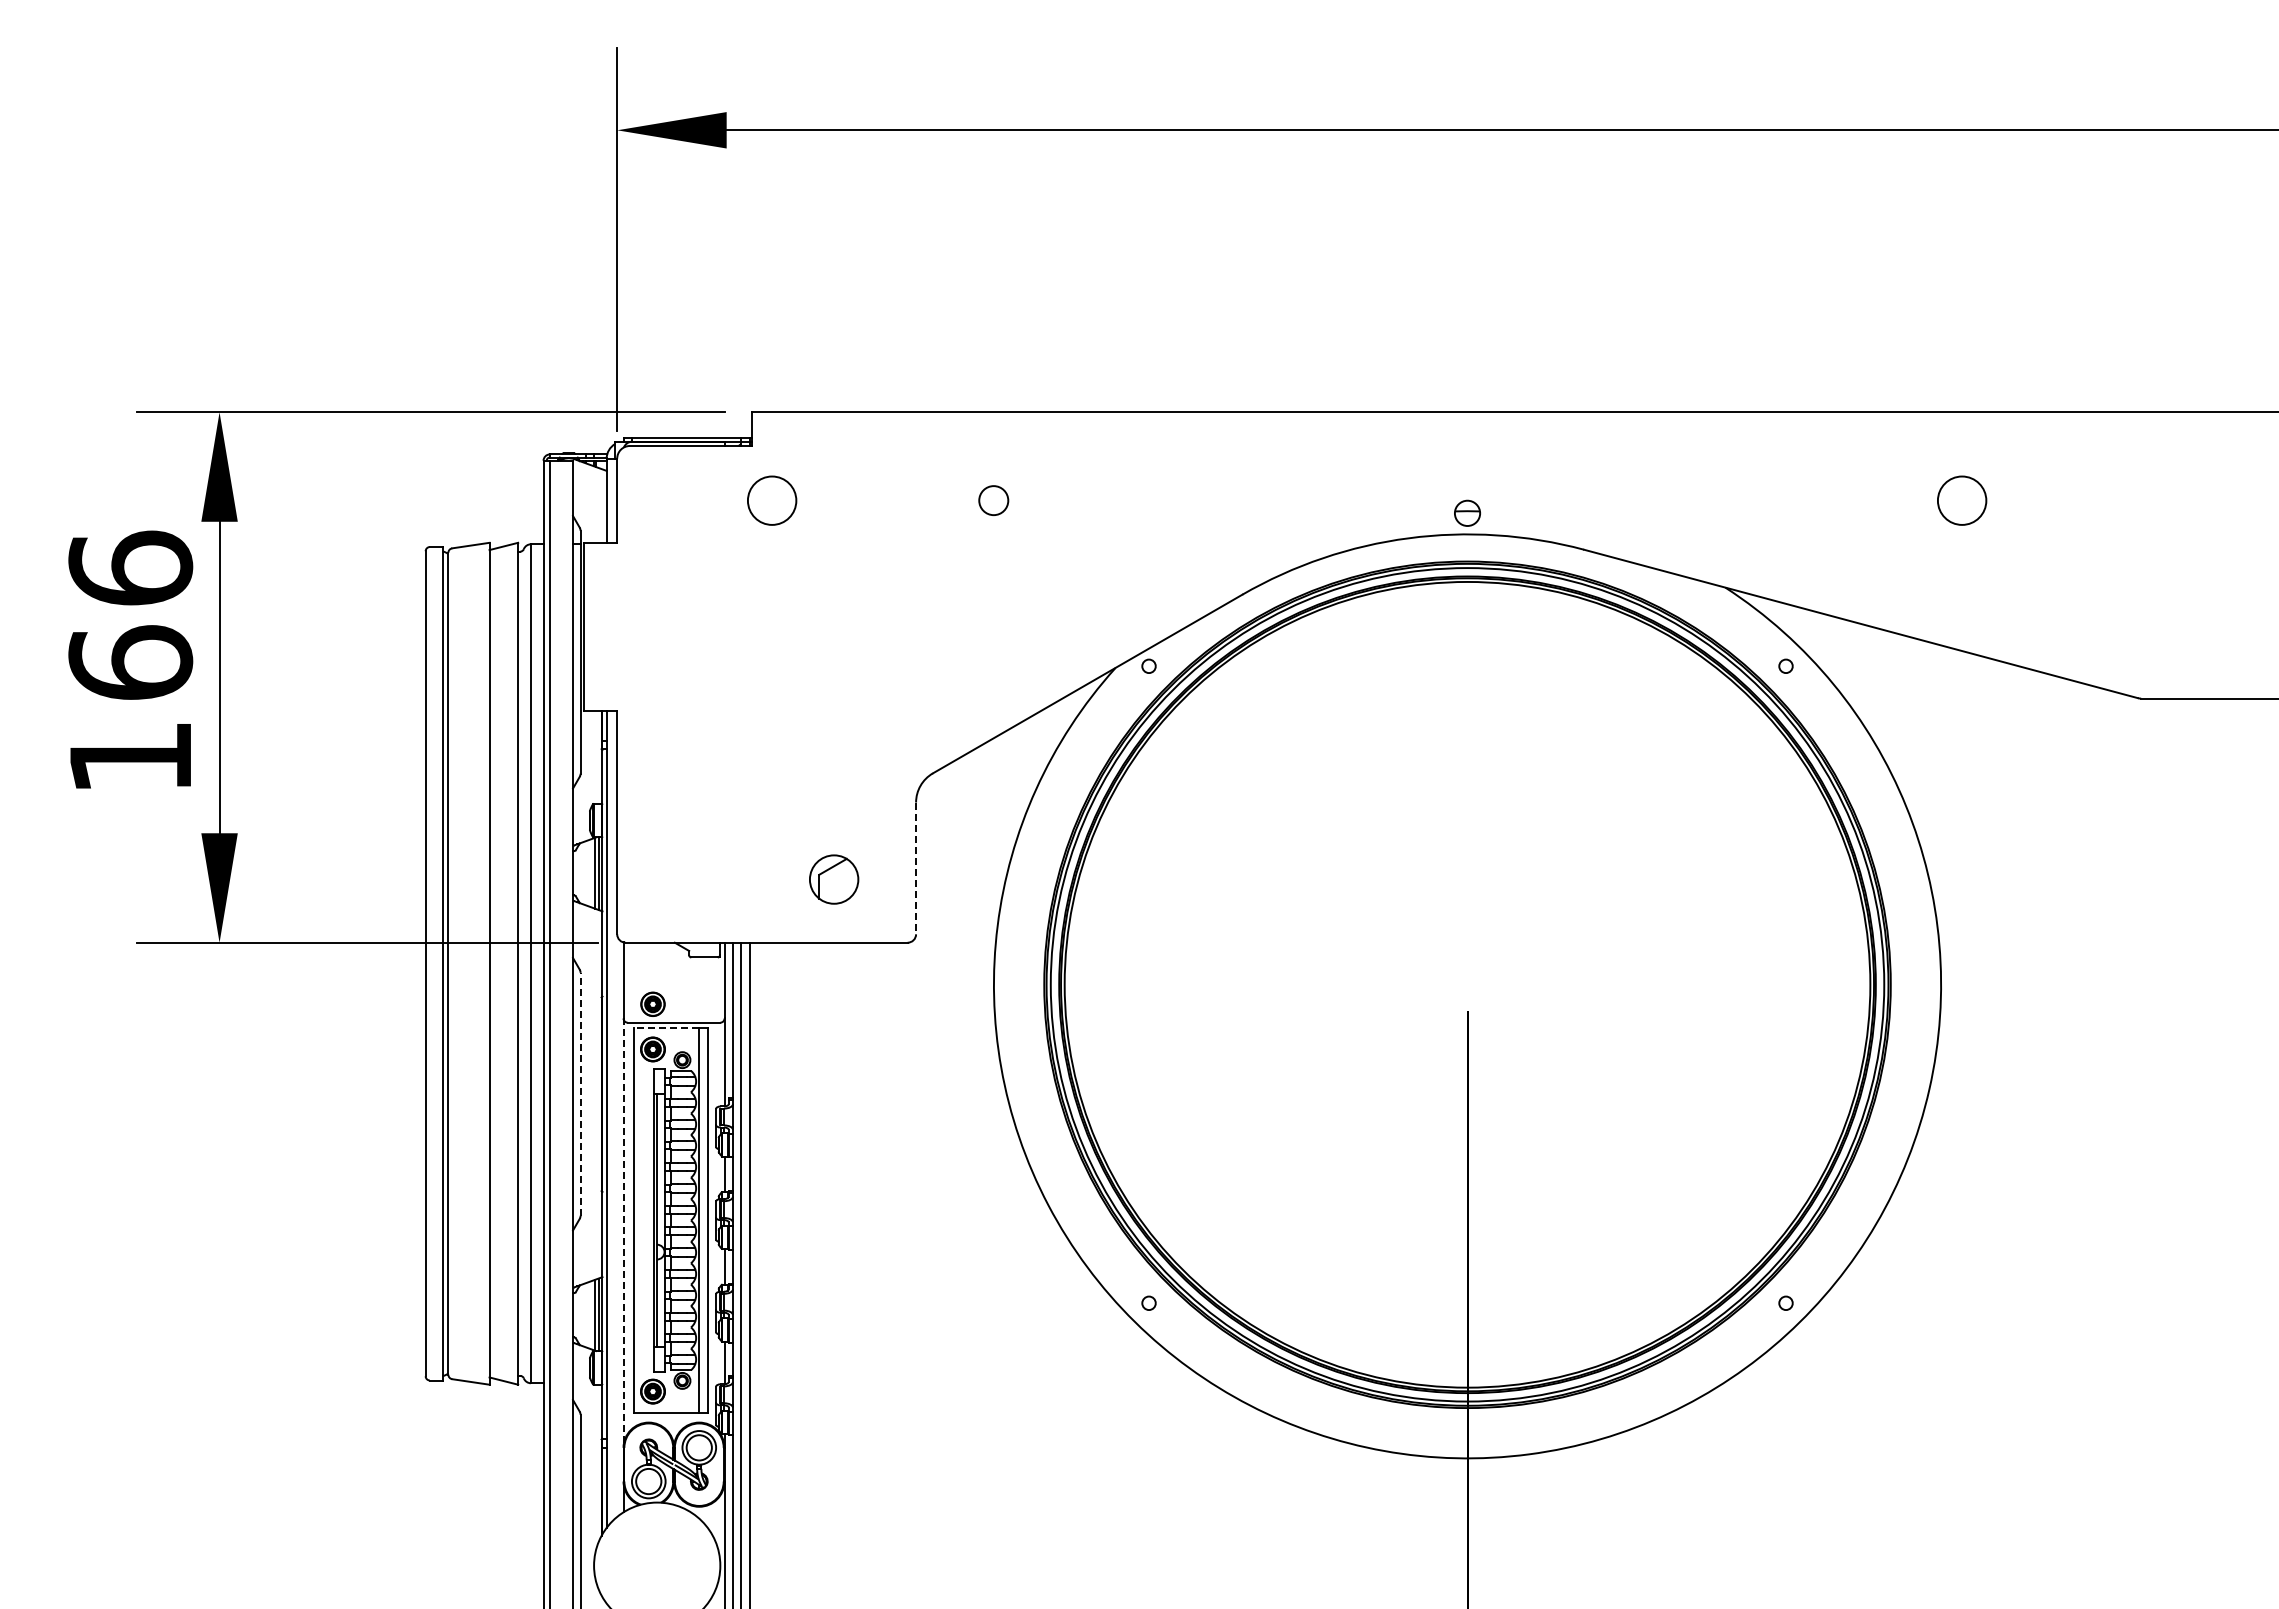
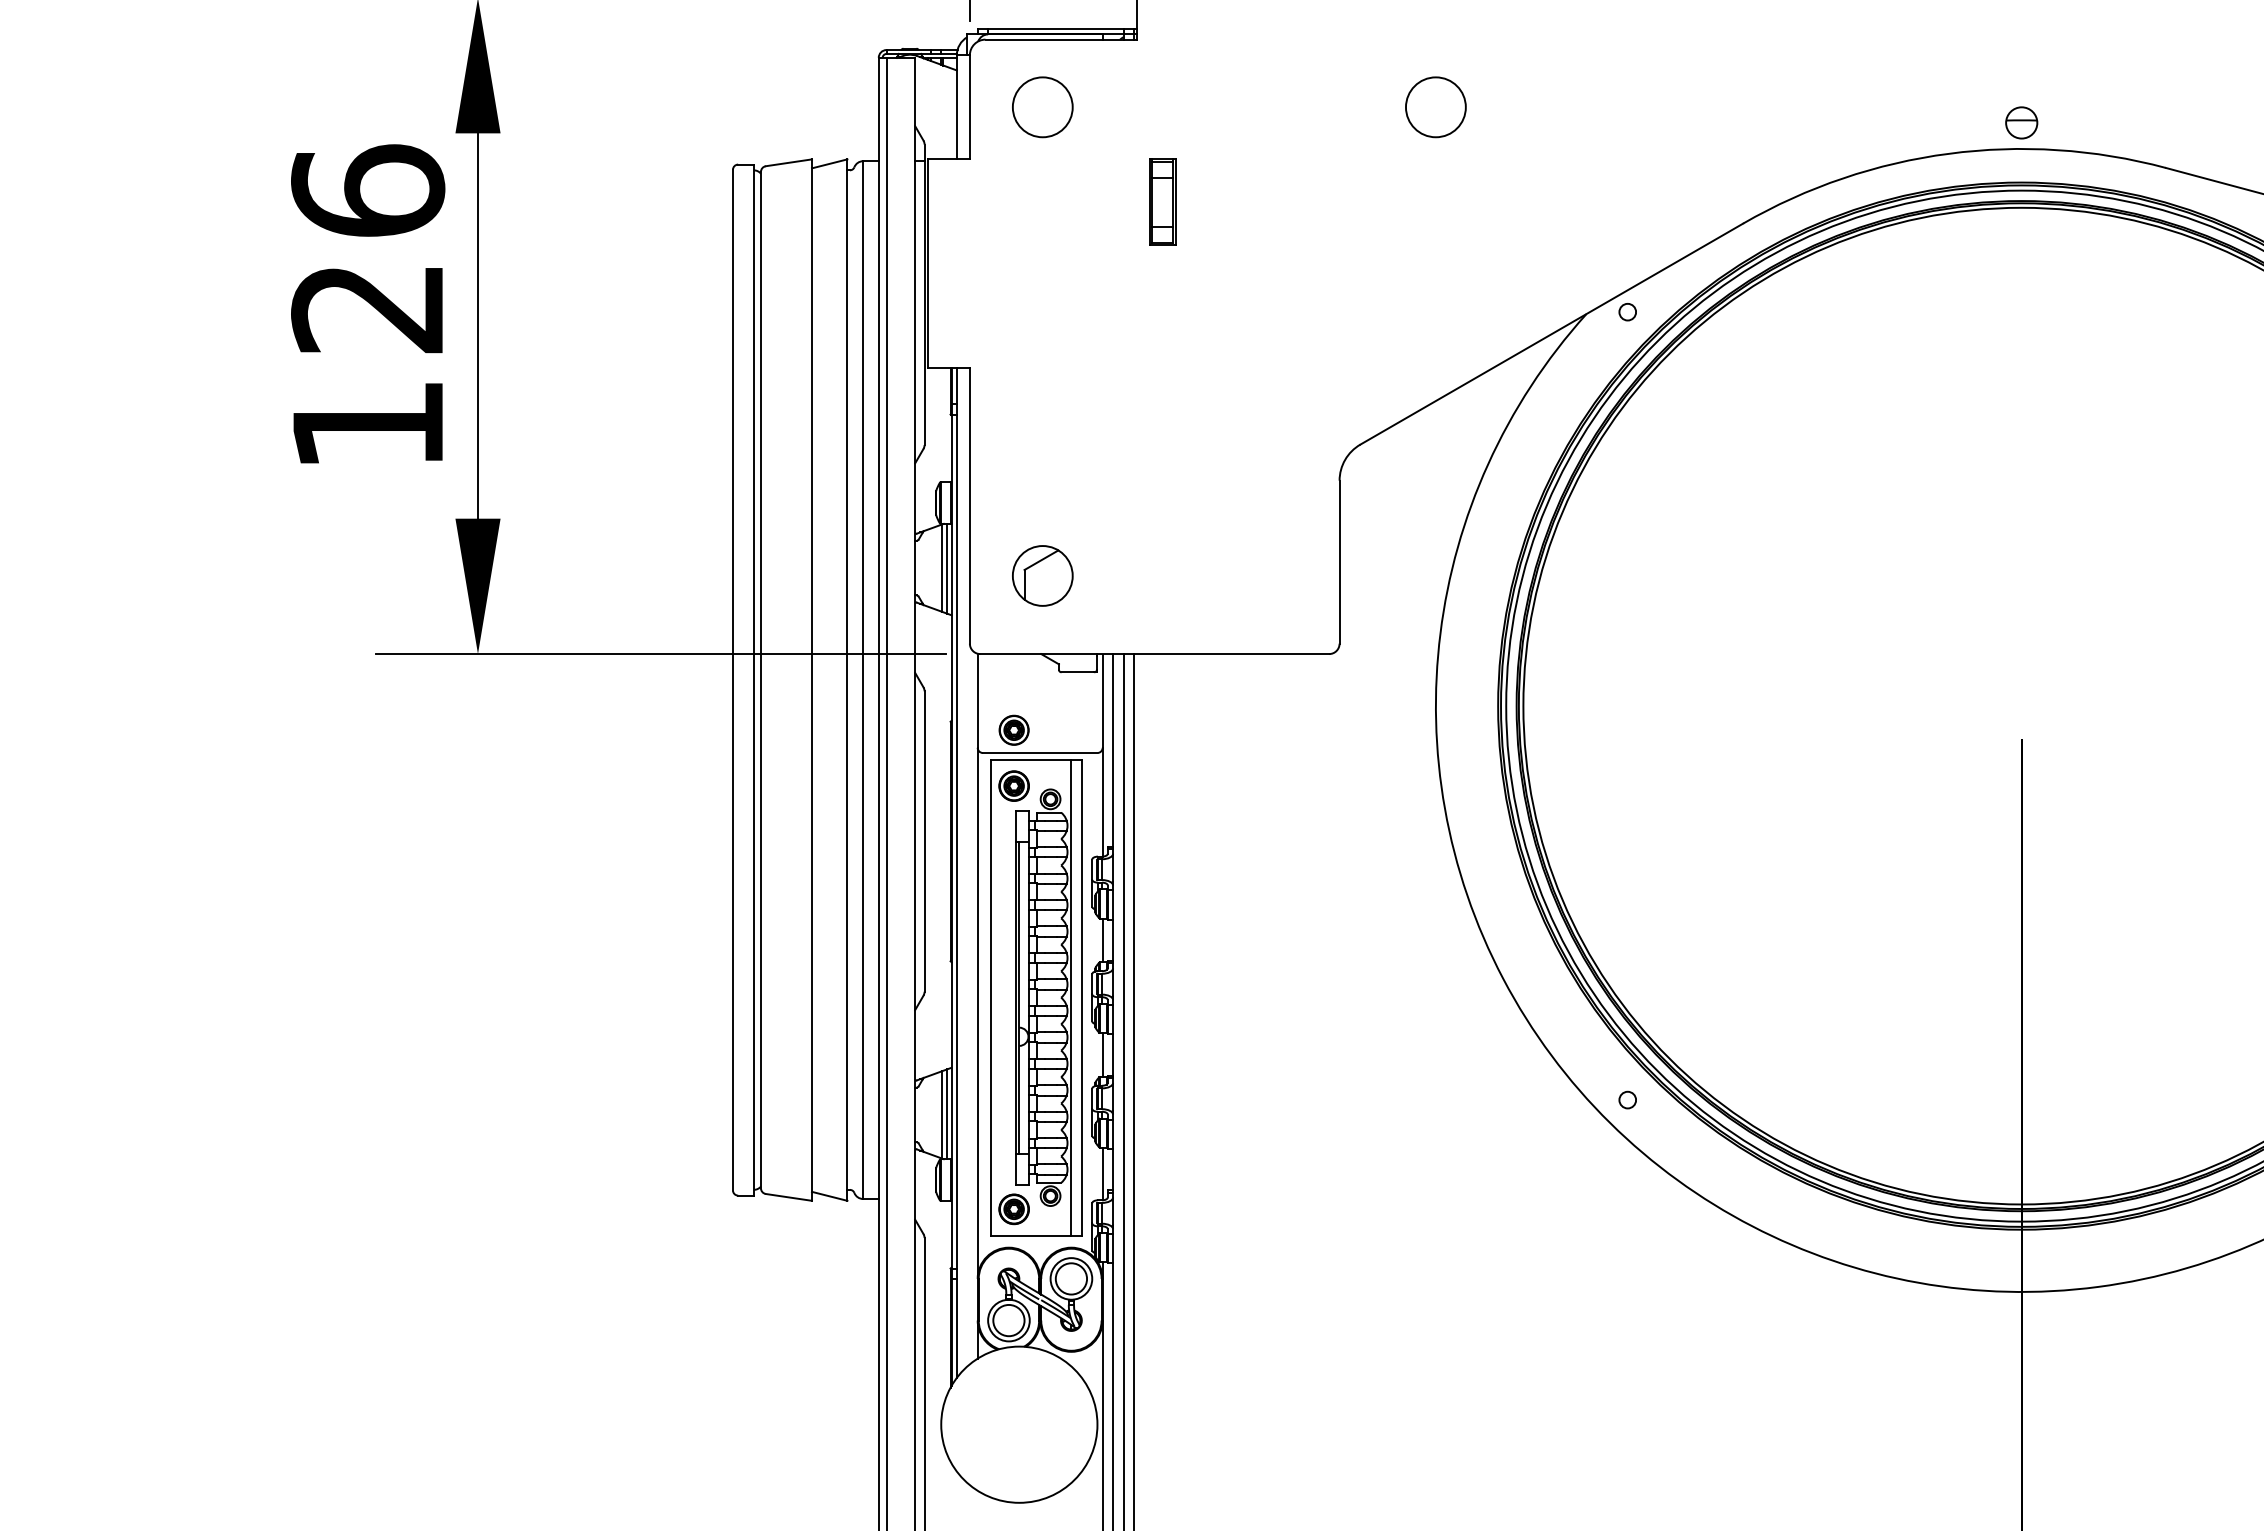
circle: (772, 500) -> (1043, 107), moved
circle: (993, 500) -> (1435, 107), size x1.67
part: (772, 577) -> (1161, 202), added
text: (130, 662) -> (367, 307), 166 -> 126
line: (916, 868) -> (1340, 562), dashed -> solid
part: (834, 879) -> (1043, 575), moved
line: (666, 1028) -> (1030, 760), dashed -> solid
line: (580, 1093) -> (924, 840), dashed -> solid
line: (623, 1233) -> (977, 1013), dashed -> solid

